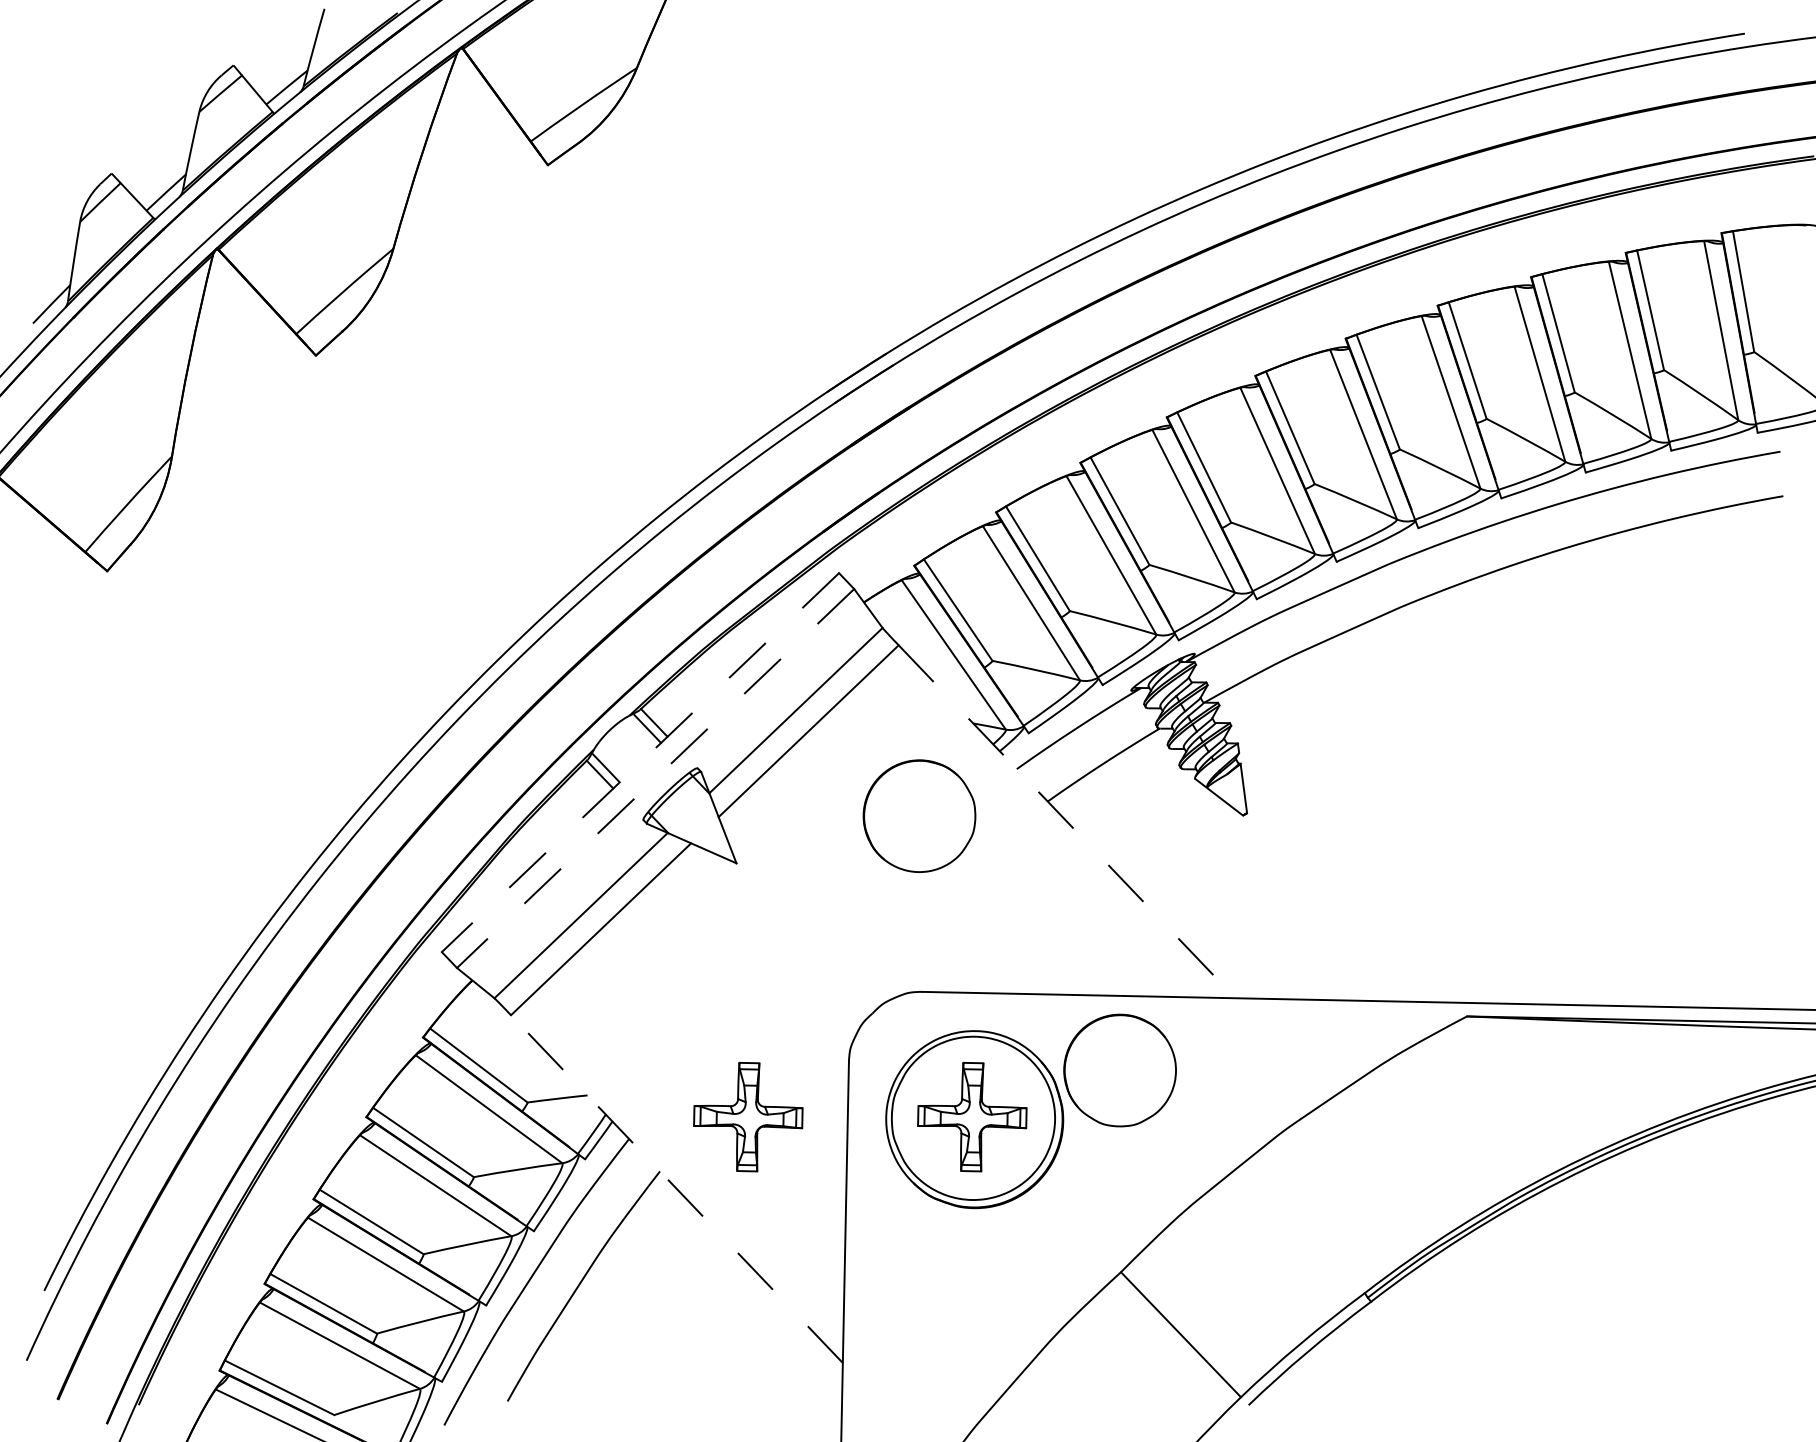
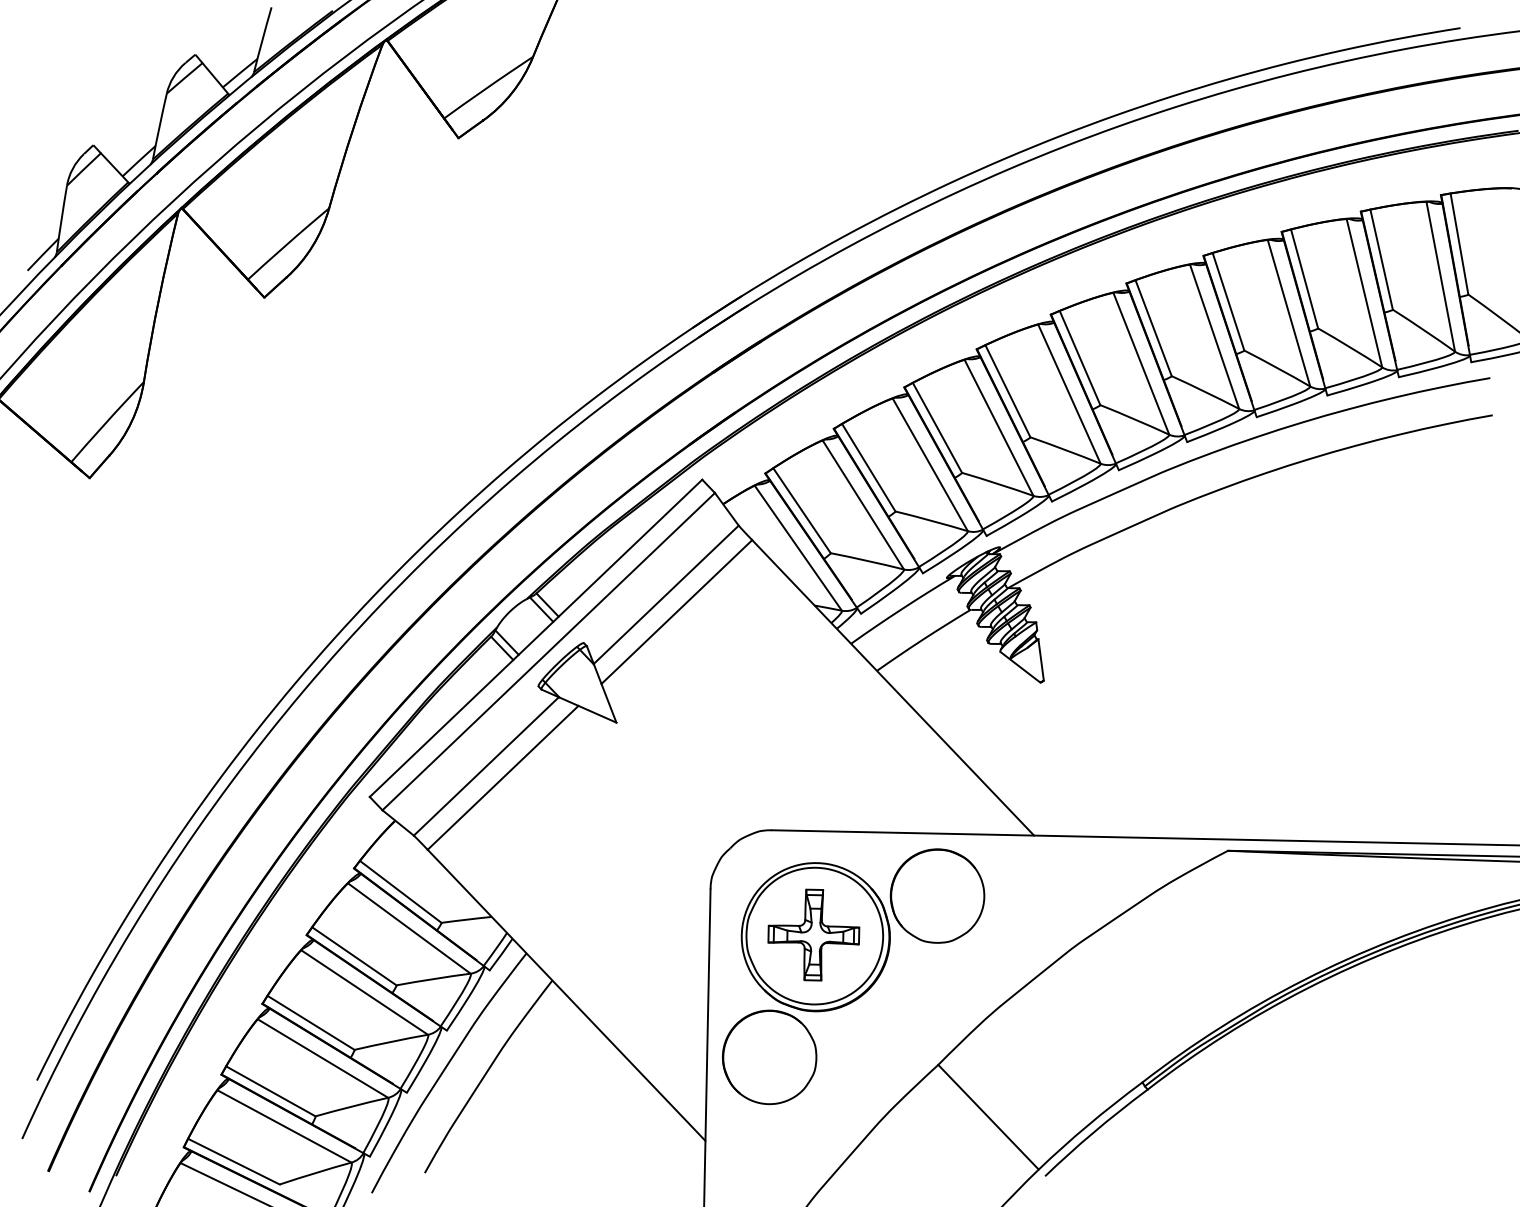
line: (640, 762) -> (536, 638), dashed -> solid
line: (655, 778) -> (548, 651), dashed -> solid
part: (919, 815) -> (769, 1056), moved
line: (1067, 821) -> (893, 687), dashed -> solid
part: (748, 1117) -> (626, 935), removed
line: (676, 1188) -> (566, 994), dashed -> solid

